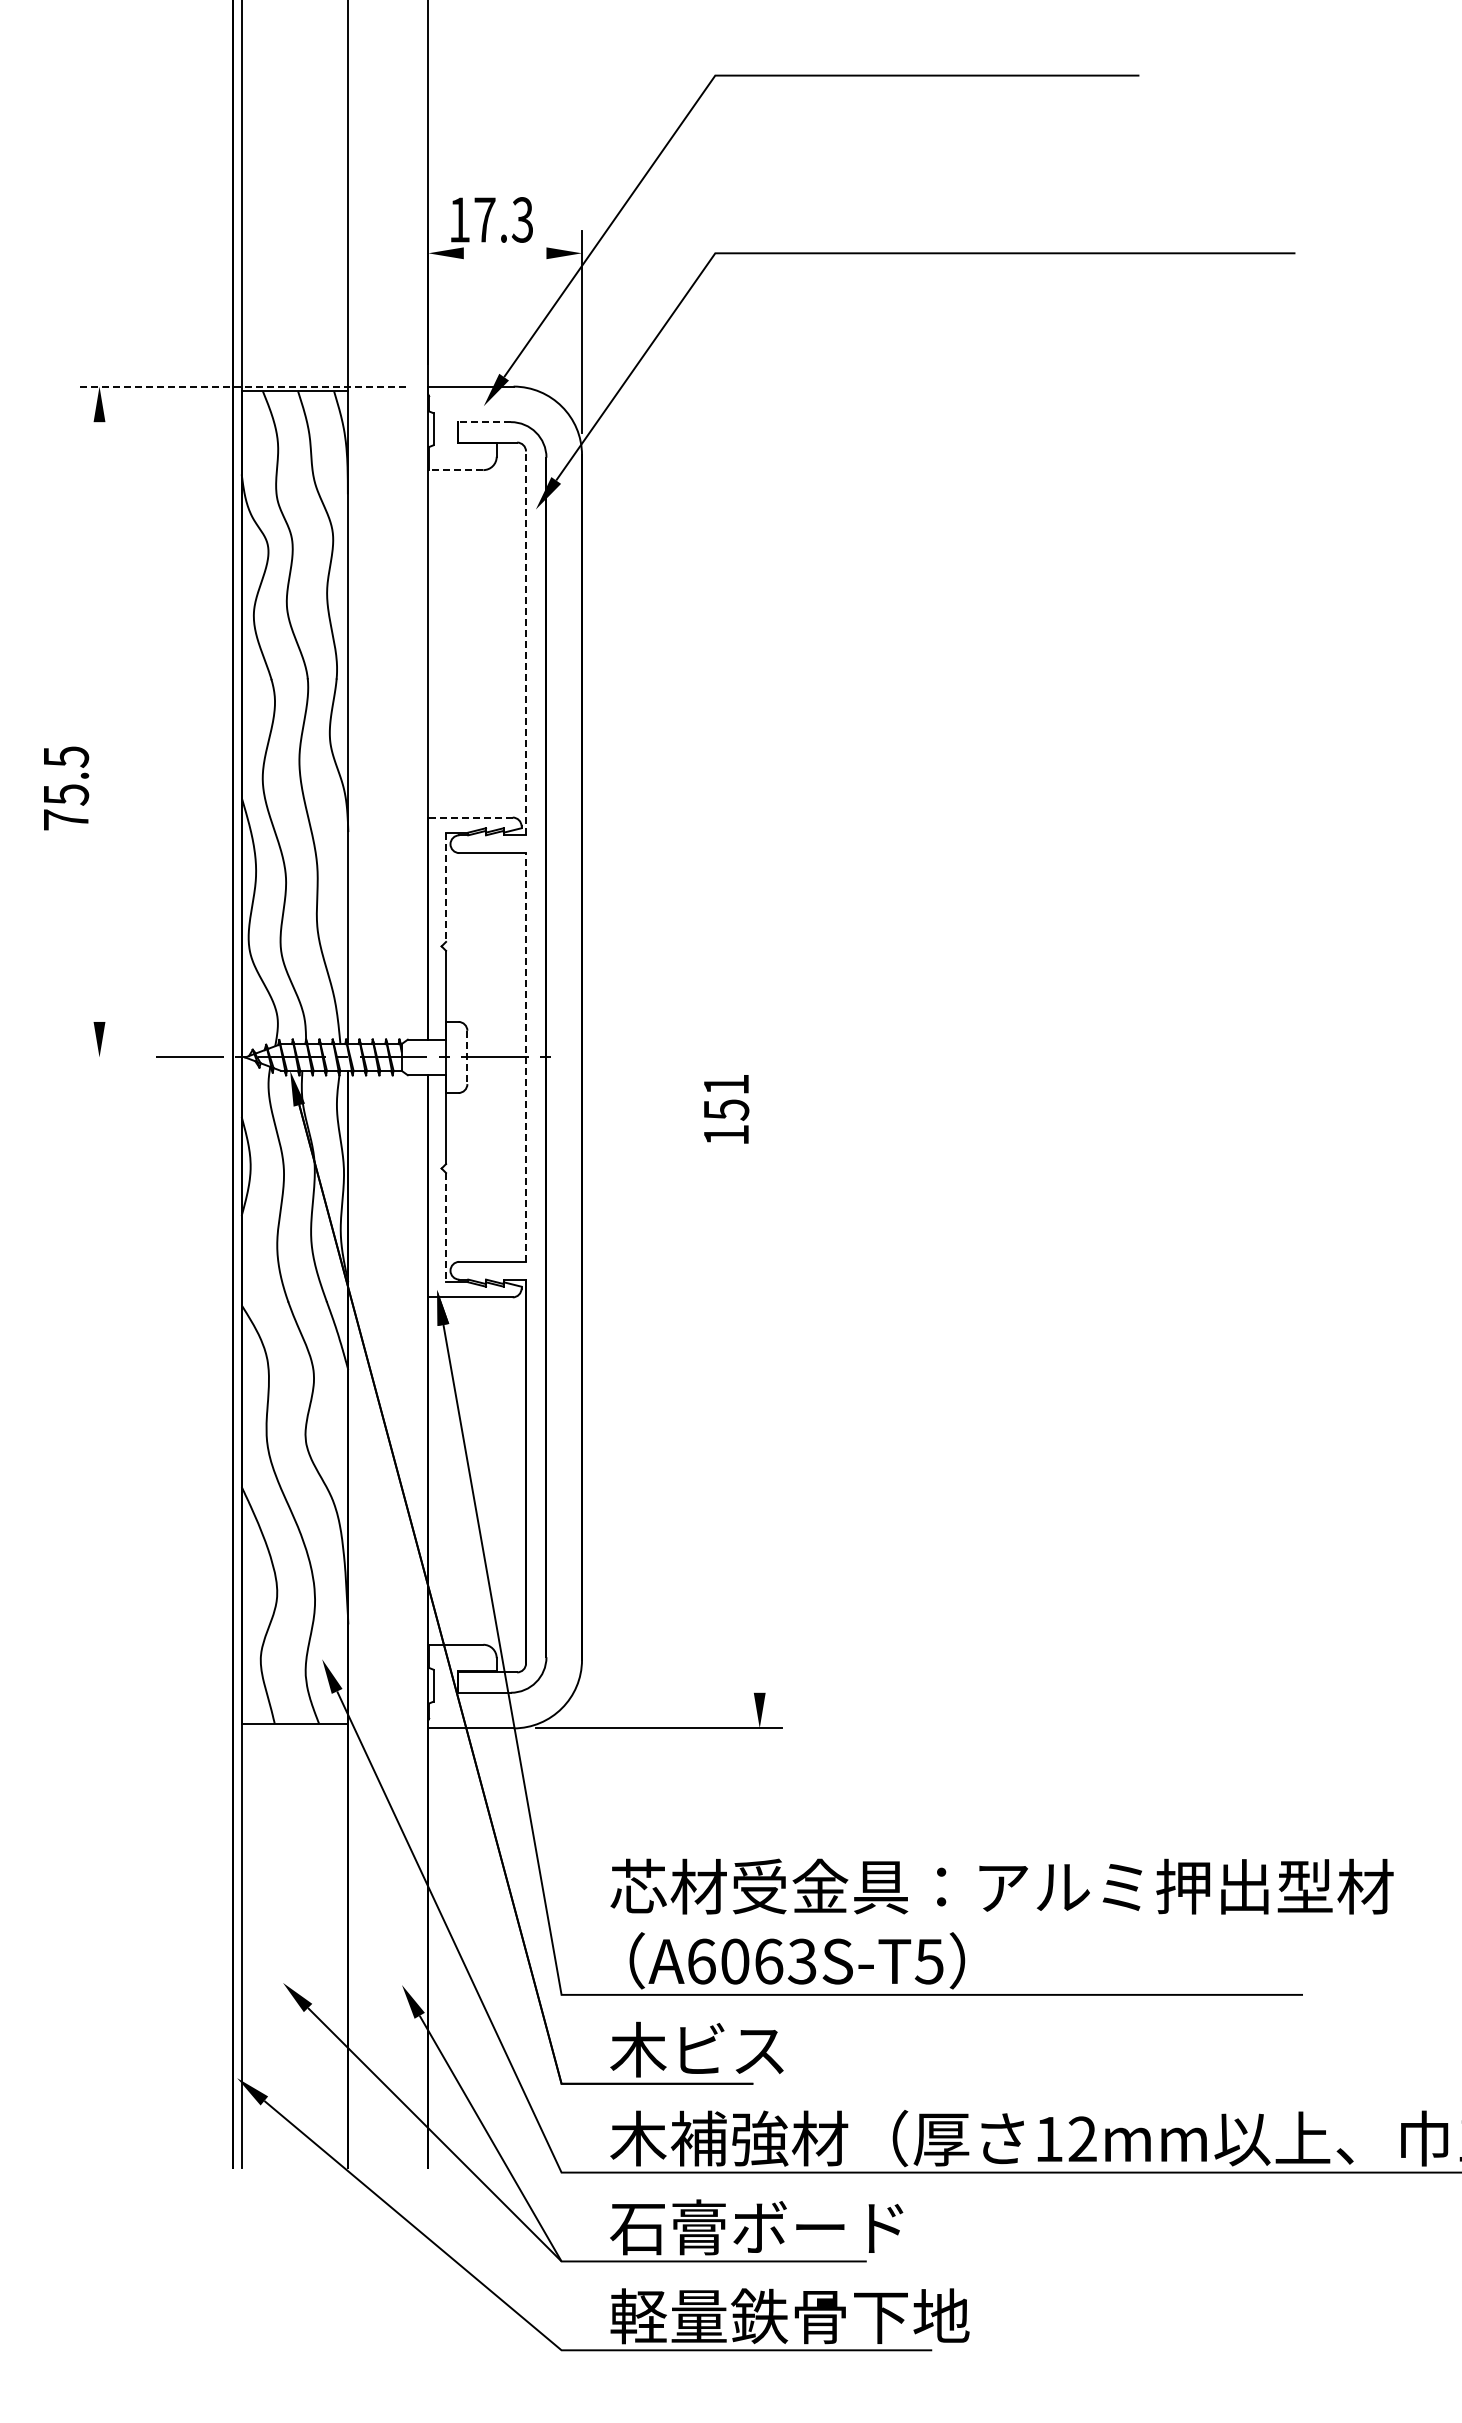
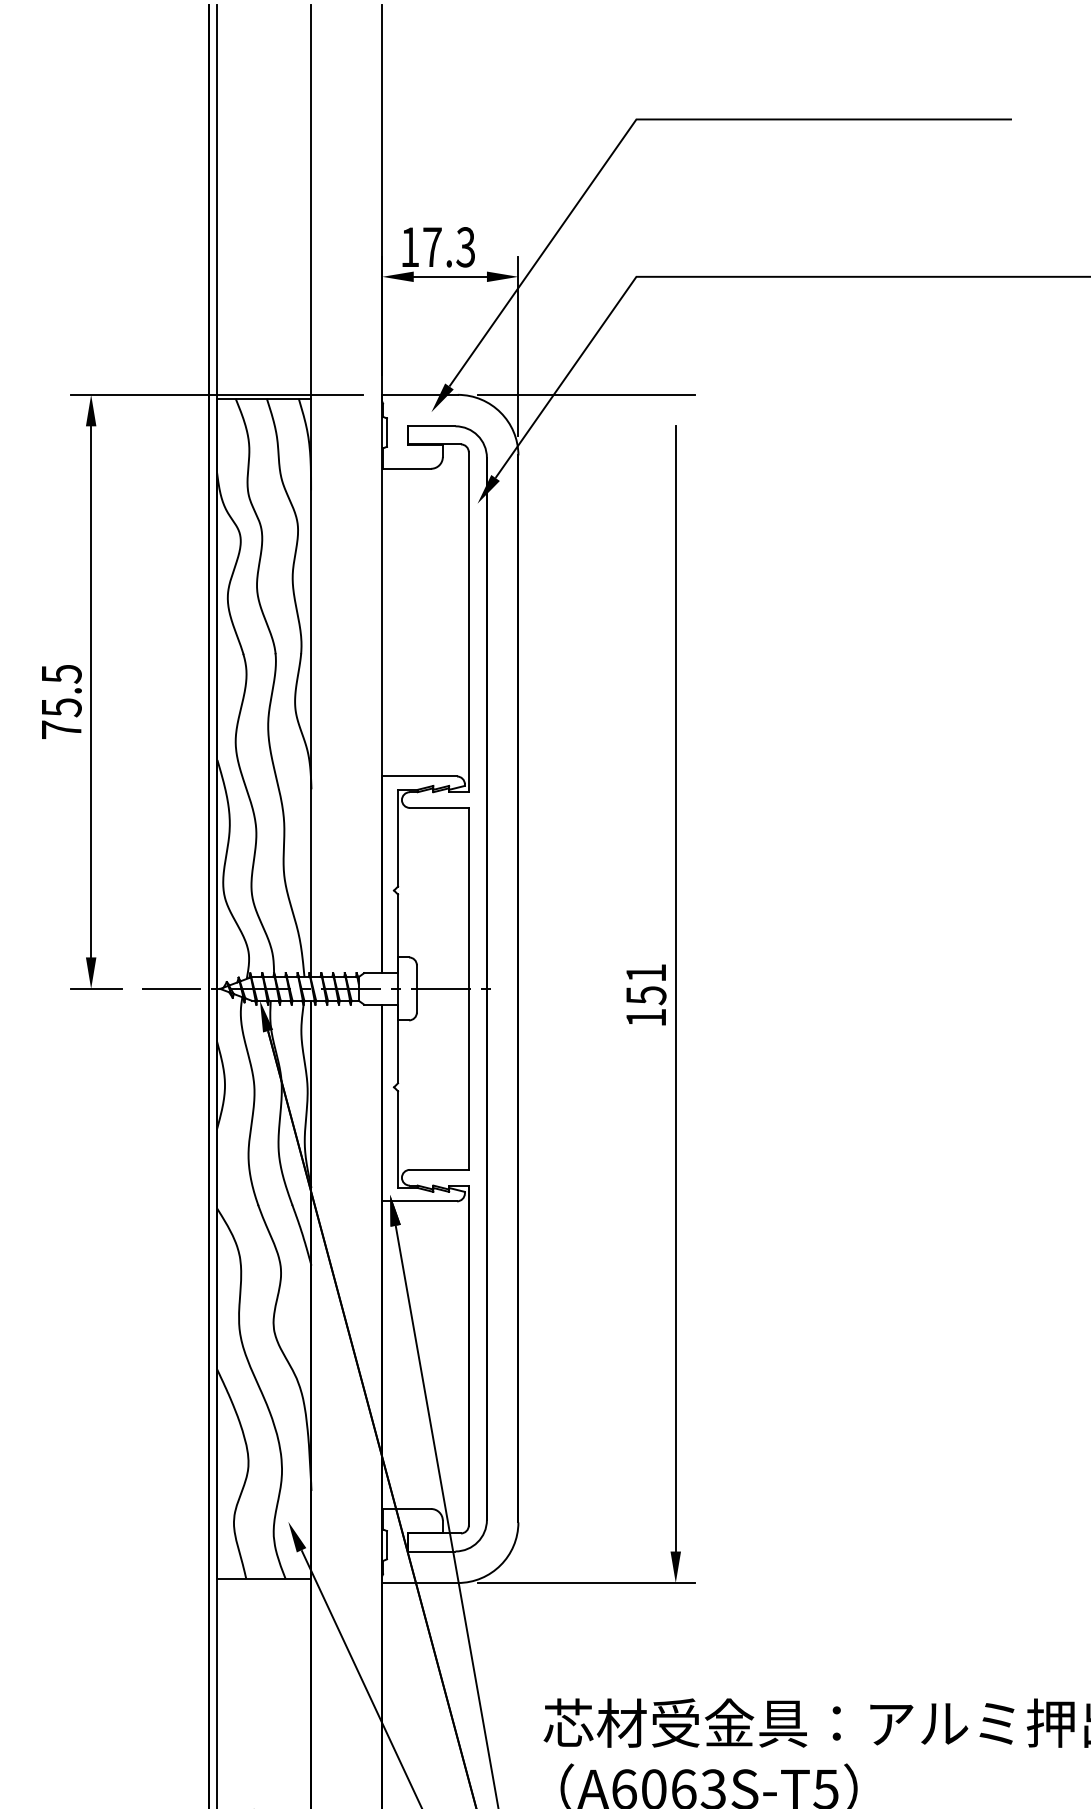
line: (504, 253) -> (449, 276), added
line: (241, 386) -> (216, 394), dashed -> solid
line: (658, 386) -> (586, 394), added
line: (484, 422) -> (432, 426), dashed -> solid
line: (455, 470) -> (406, 469), dashed -> solid
line: (526, 643) -> (469, 622), dashed -> solid
line: (99, 721) -> (91, 691), added
text: (66, 788) -> (61, 702), moved
line: (470, 817) -> (419, 776), dashed -> solid
line: (446, 887) -> (398, 838), dashed -> solid
line: (526, 1056) -> (469, 988), dashed -> solid
line: (105, 1057) -> (96, 988), added
line: (467, 1057) -> (417, 988), dashed -> solid
line: (759, 1057) -> (675, 988), added
text: (726, 1109) -> (646, 995), moved
line: (446, 1227) -> (398, 1139), dashed -> solid

